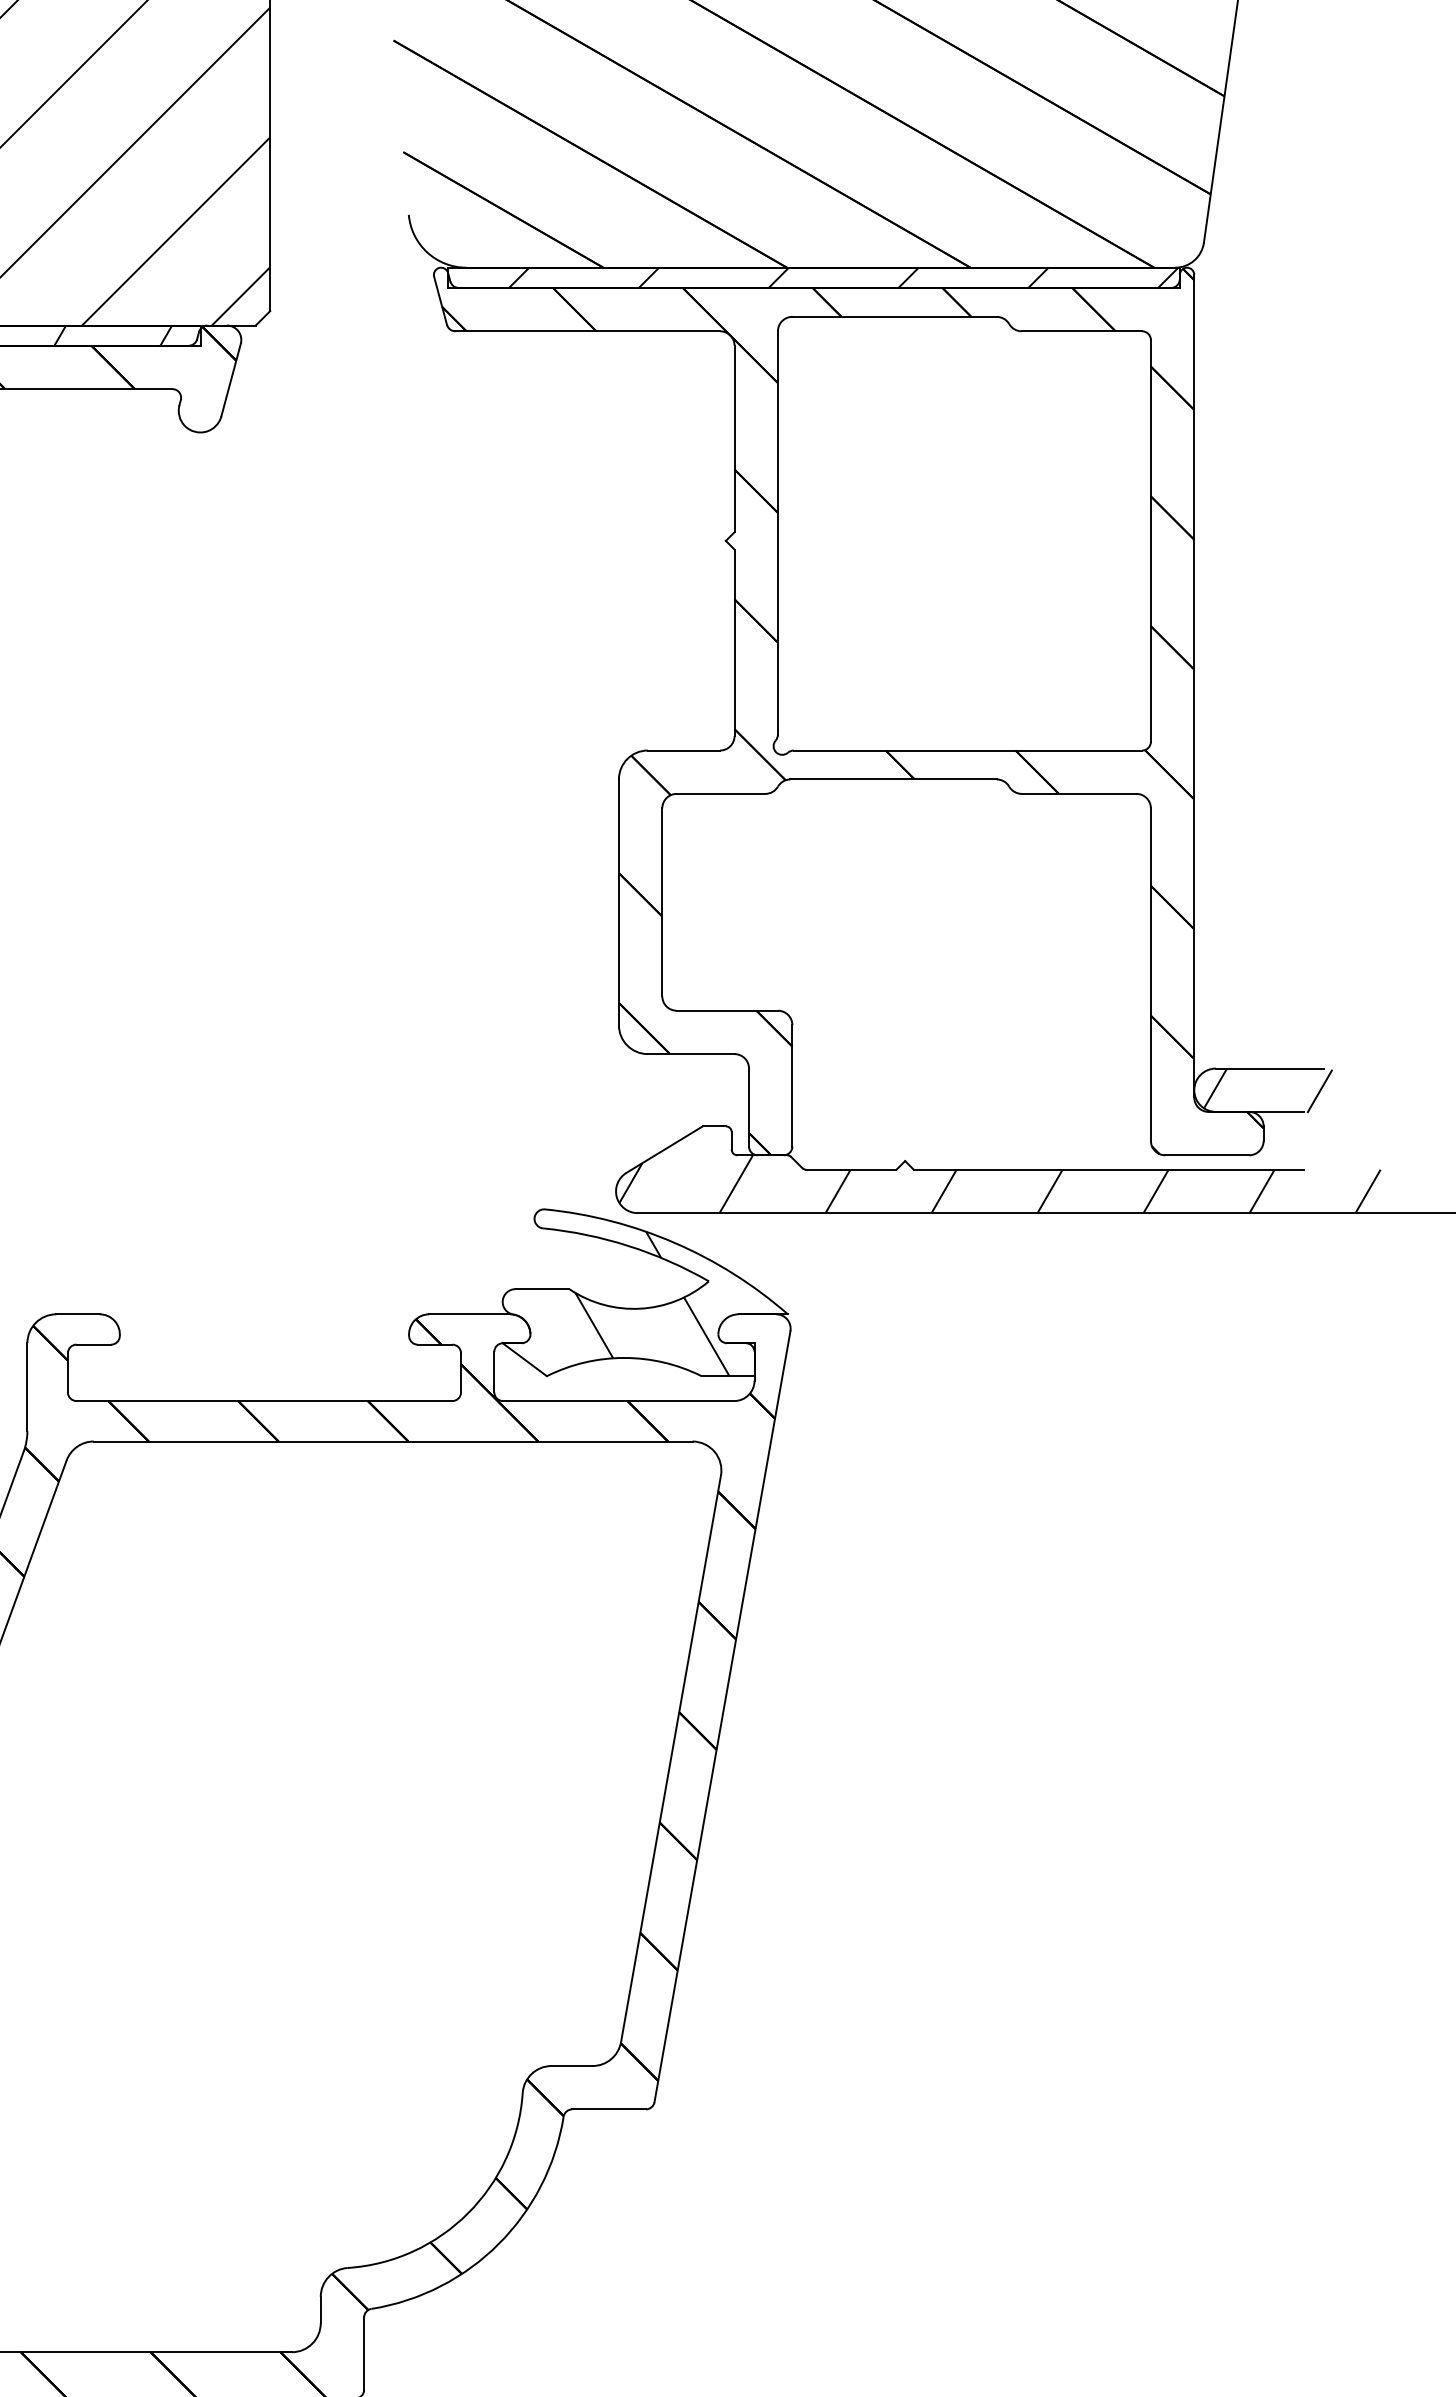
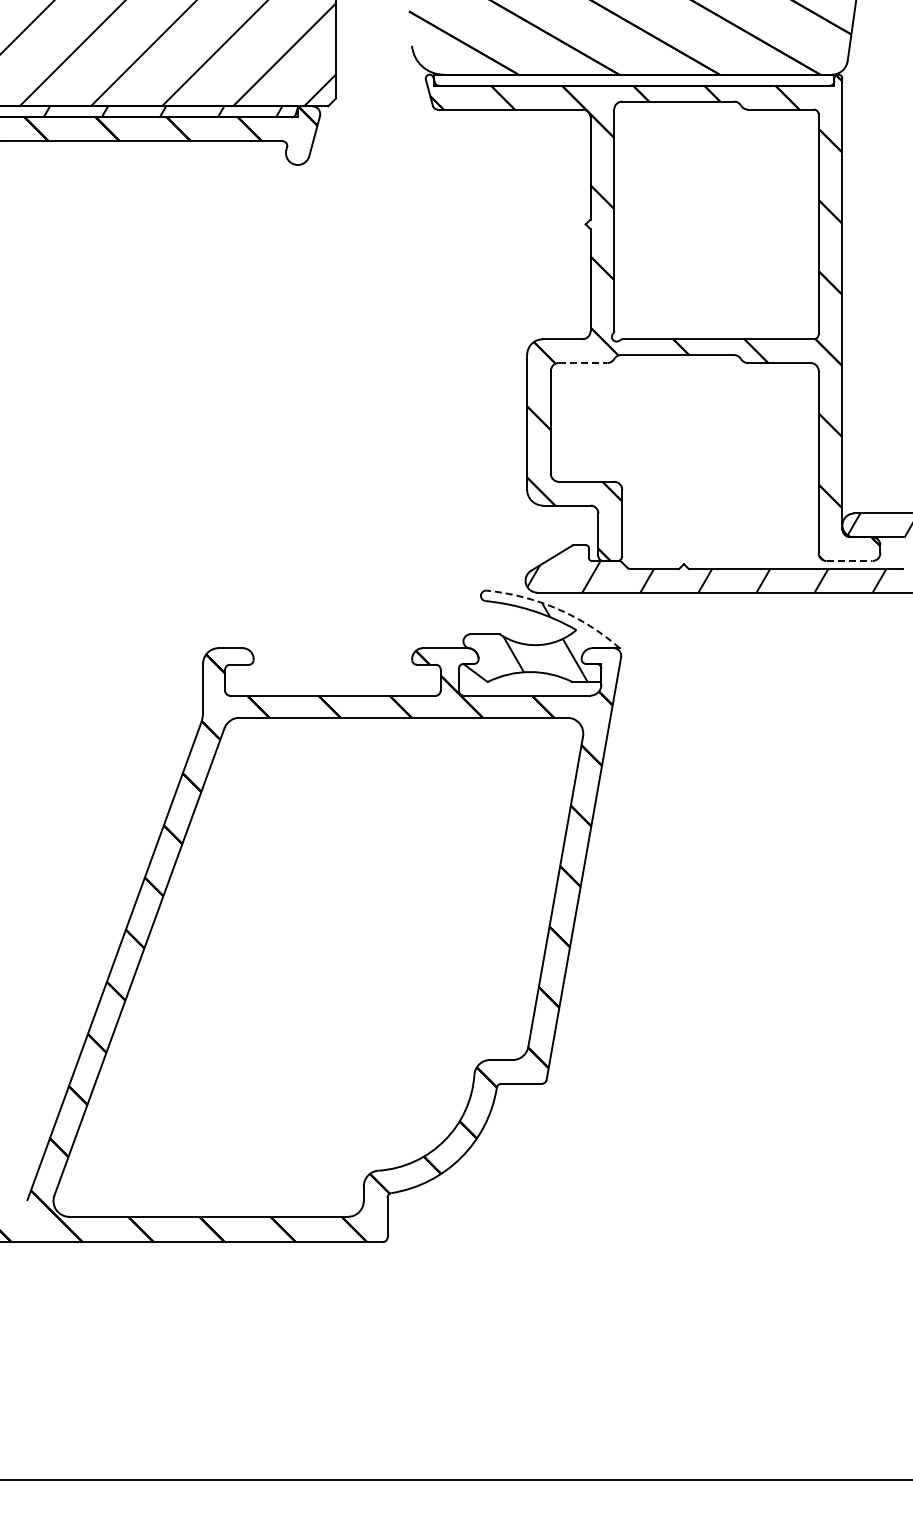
hatch: (842, 276) -> (649, 79), removed
line: (721, 794) -> (583, 363), solid -> dashed
line: (1207, 1156) -> (849, 561), solid -> dashed
arc: (674, 1243) -> (557, 609), solid -> dashed

